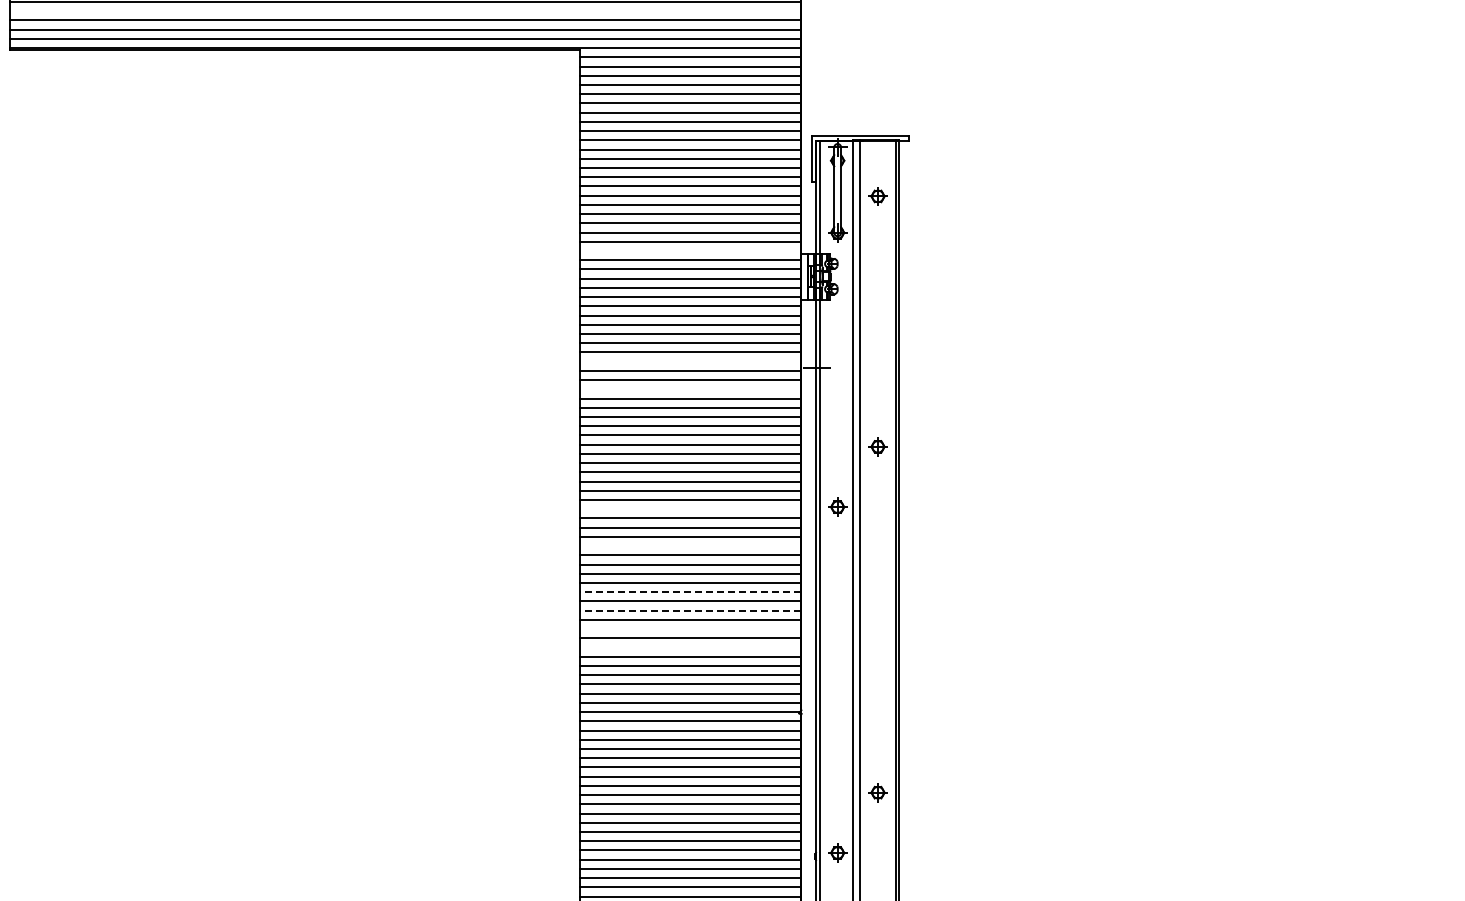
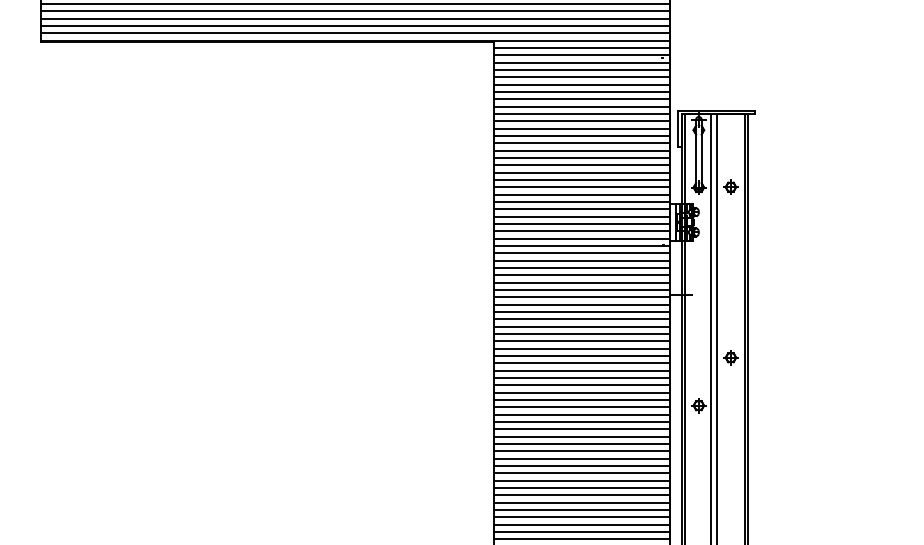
line: (405, 11) -> (355, 11), added
part: (877, 196) -> (730, 187), moved
line: (690, 251) -> (581, 202), added
line: (690, 361) -> (581, 289), added
line: (690, 389) -> (581, 312), added
line: (690, 509) -> (581, 407), added
line: (690, 546) -> (581, 436), added
line: (690, 592) -> (581, 473), dashed -> solid
line: (690, 610) -> (581, 487), dashed -> solid
line: (690, 629) -> (581, 502), added
line: (690, 647) -> (581, 517), added

